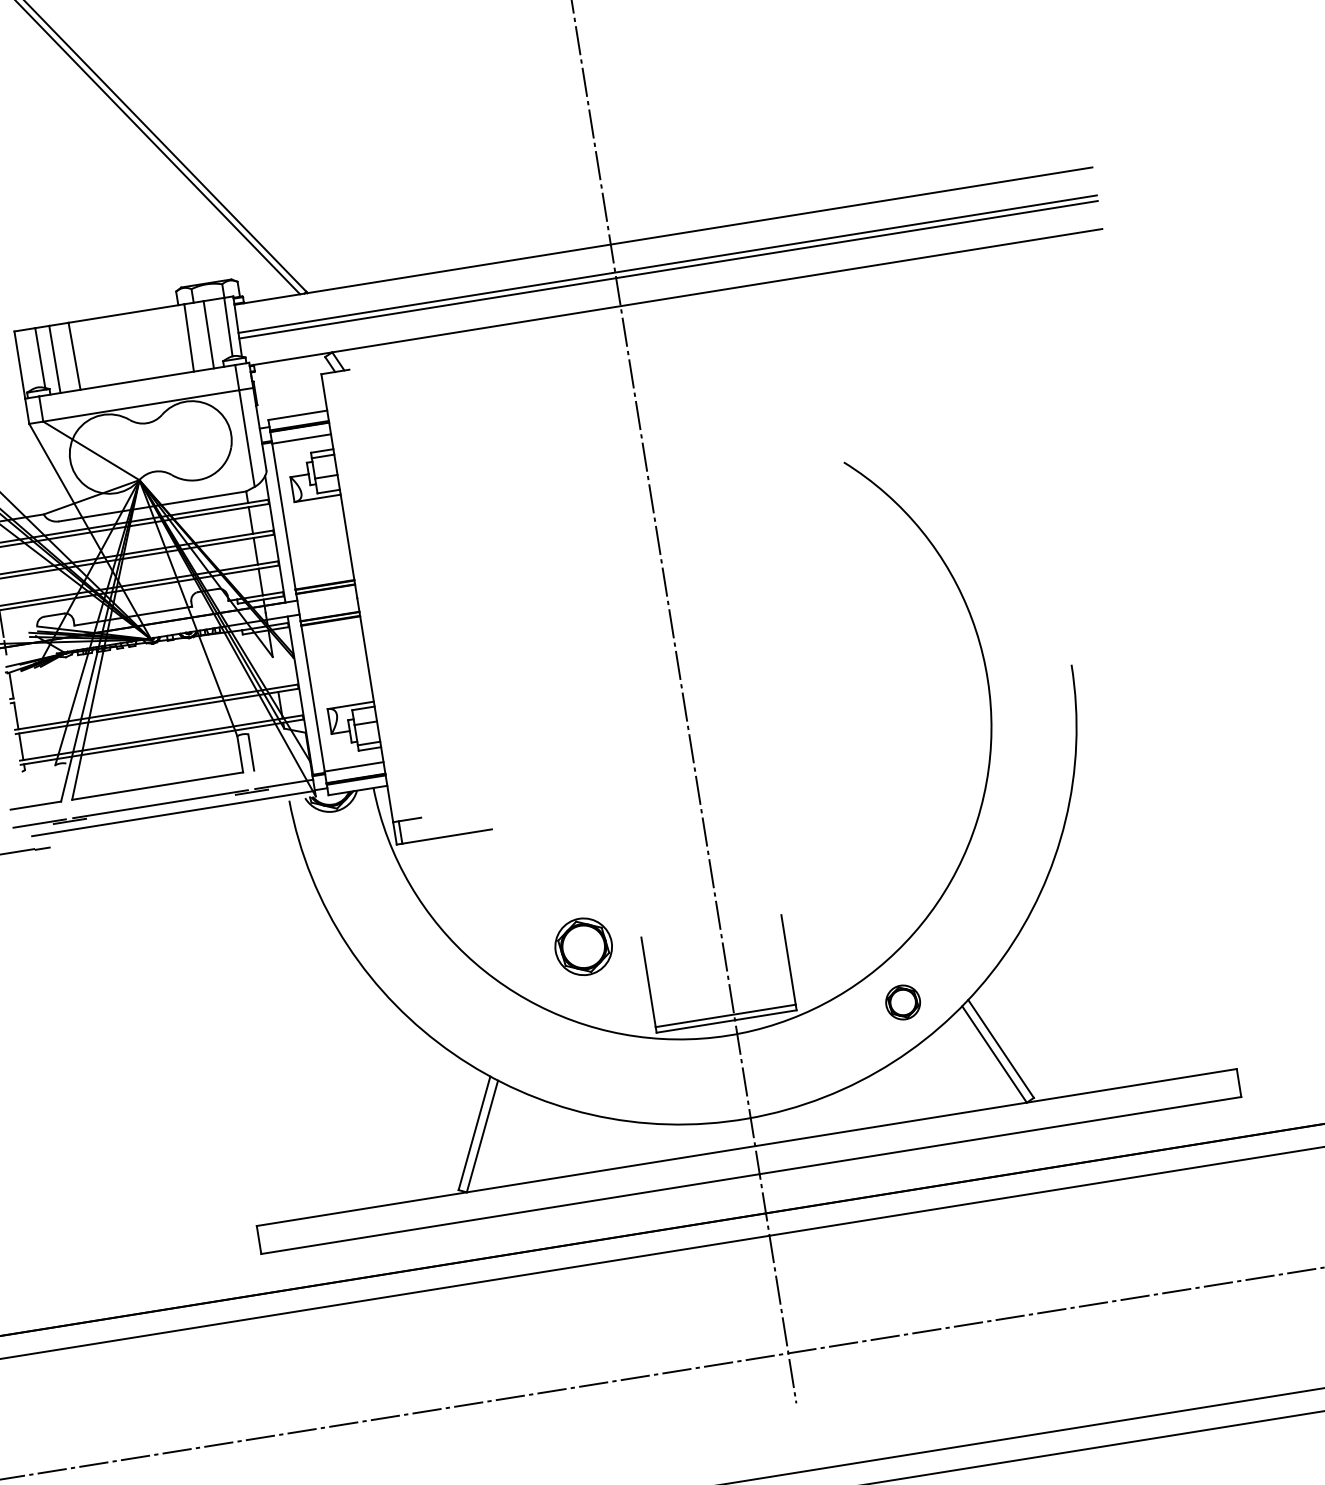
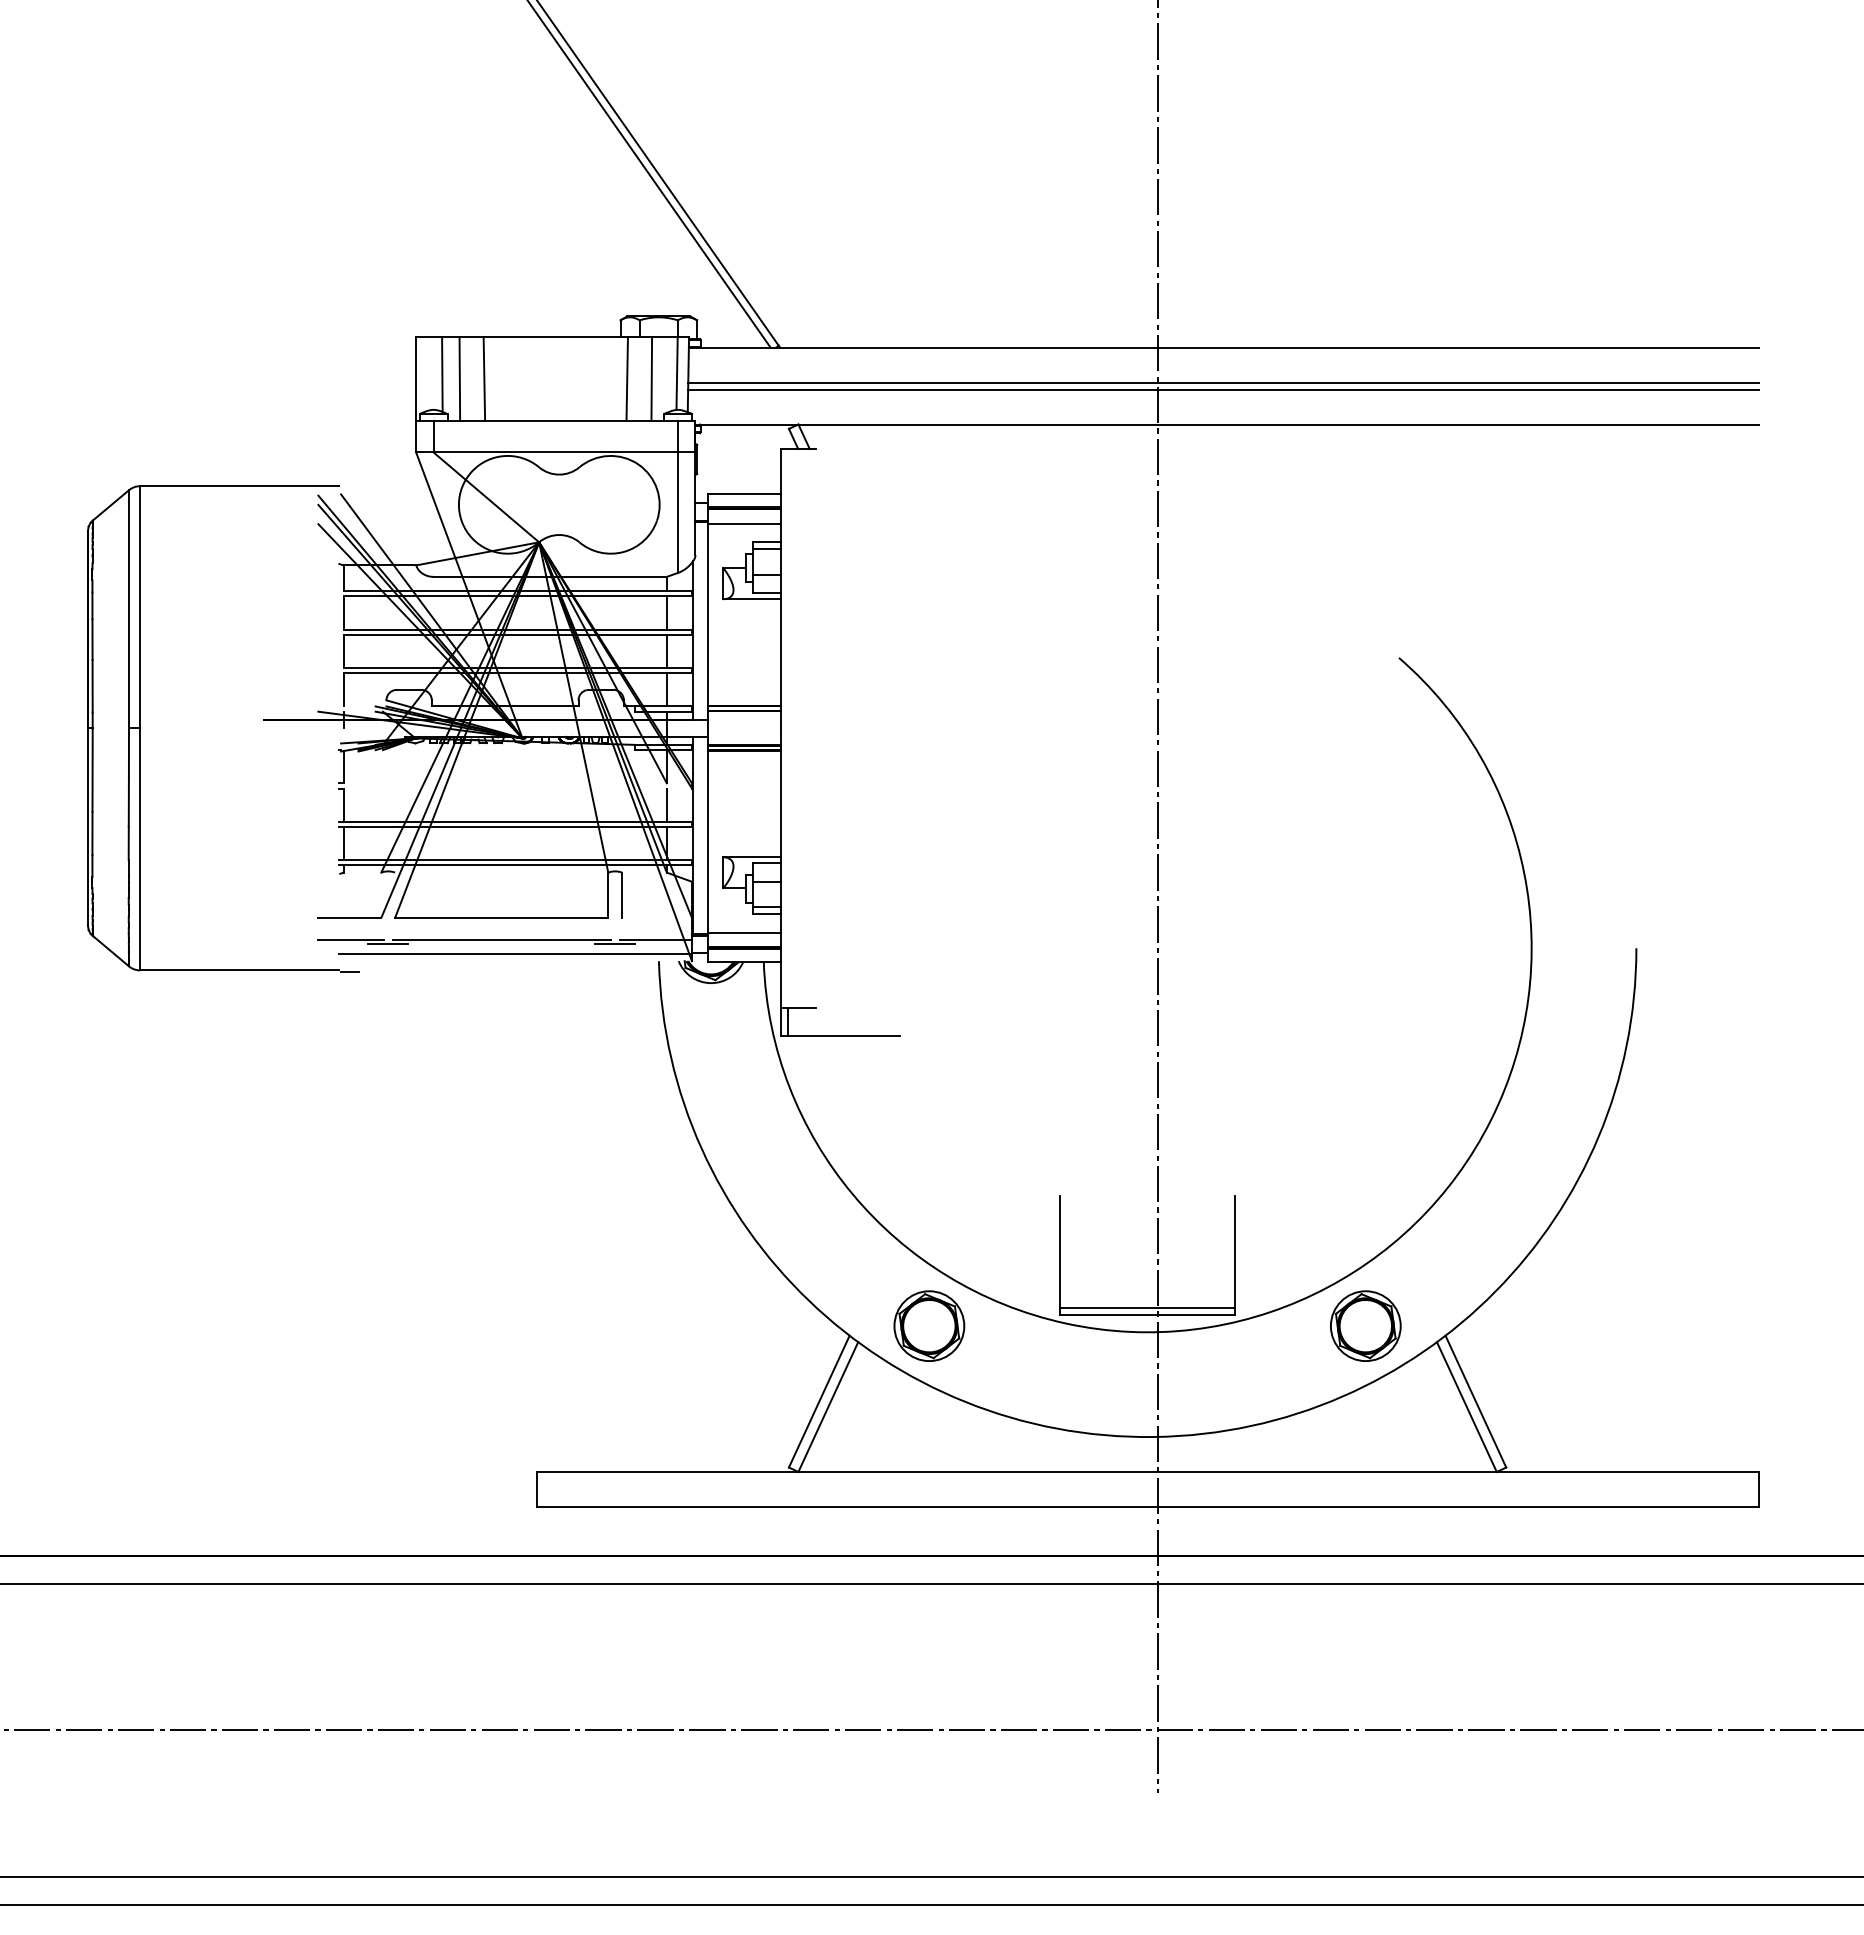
line: (275, 674) -> (666, 804), added
part: (583, 946) -> (929, 1325), moved
part: (902, 1002) -> (1365, 1325), size x1.67

